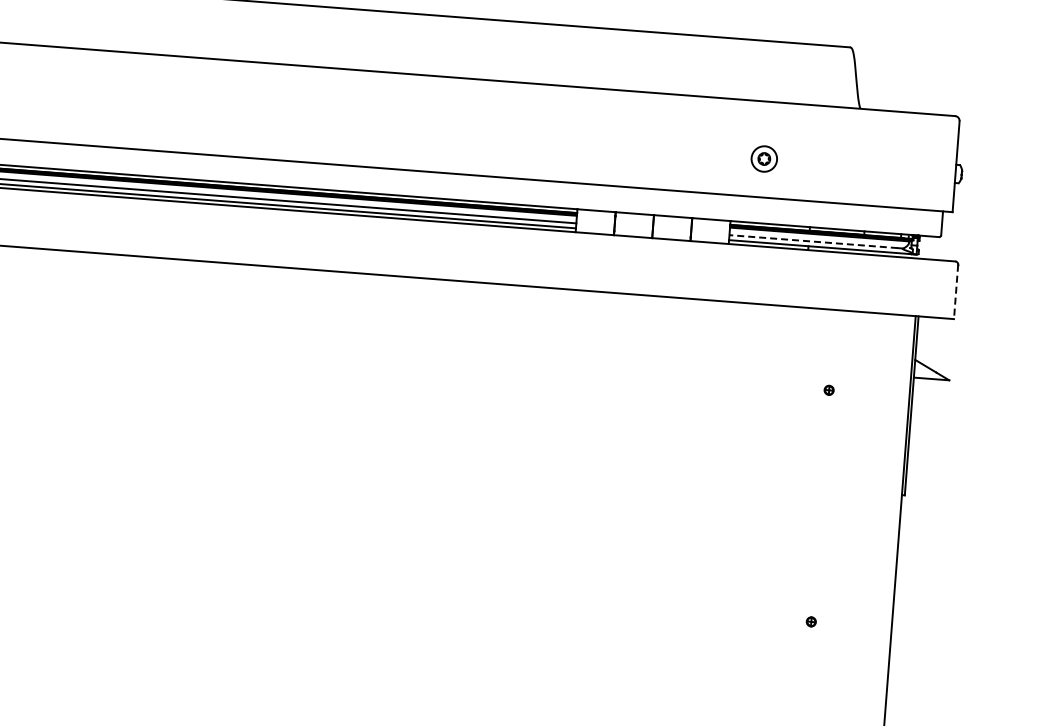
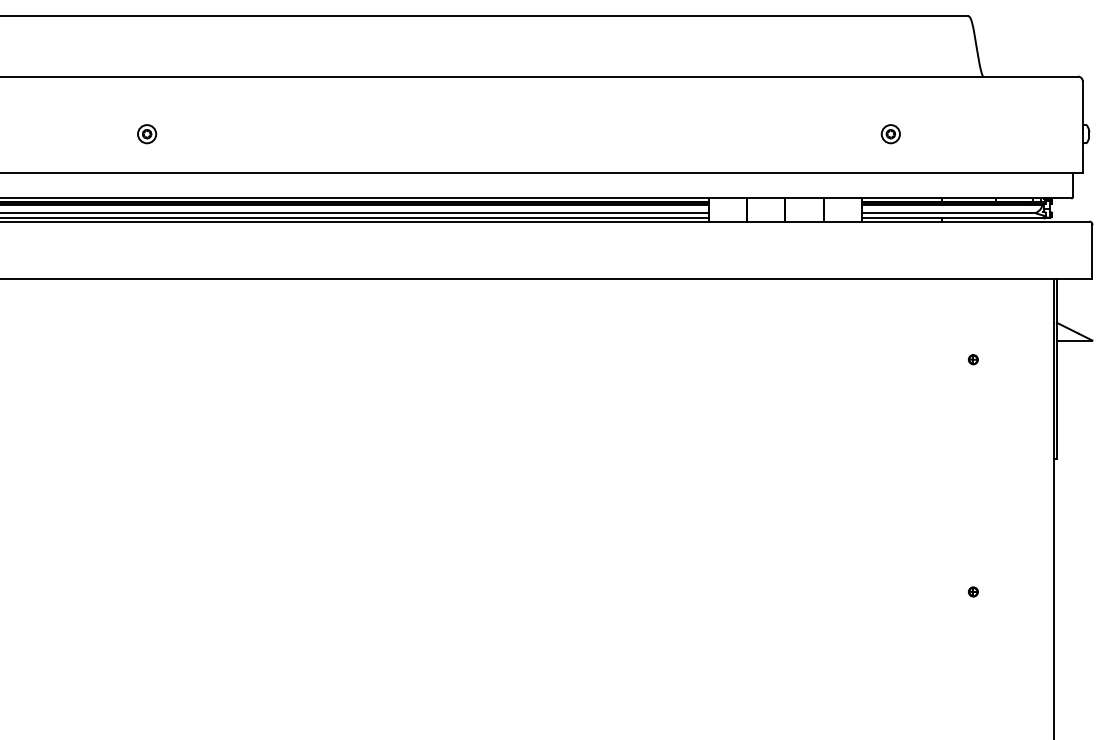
part: (22, 102) -> (147, 134), added
part: (763, 159) -> (890, 134), size x0.71
line: (812, 241) -> (945, 212), dashed -> solid
line: (956, 292) -> (1092, 252), dashed -> solid

